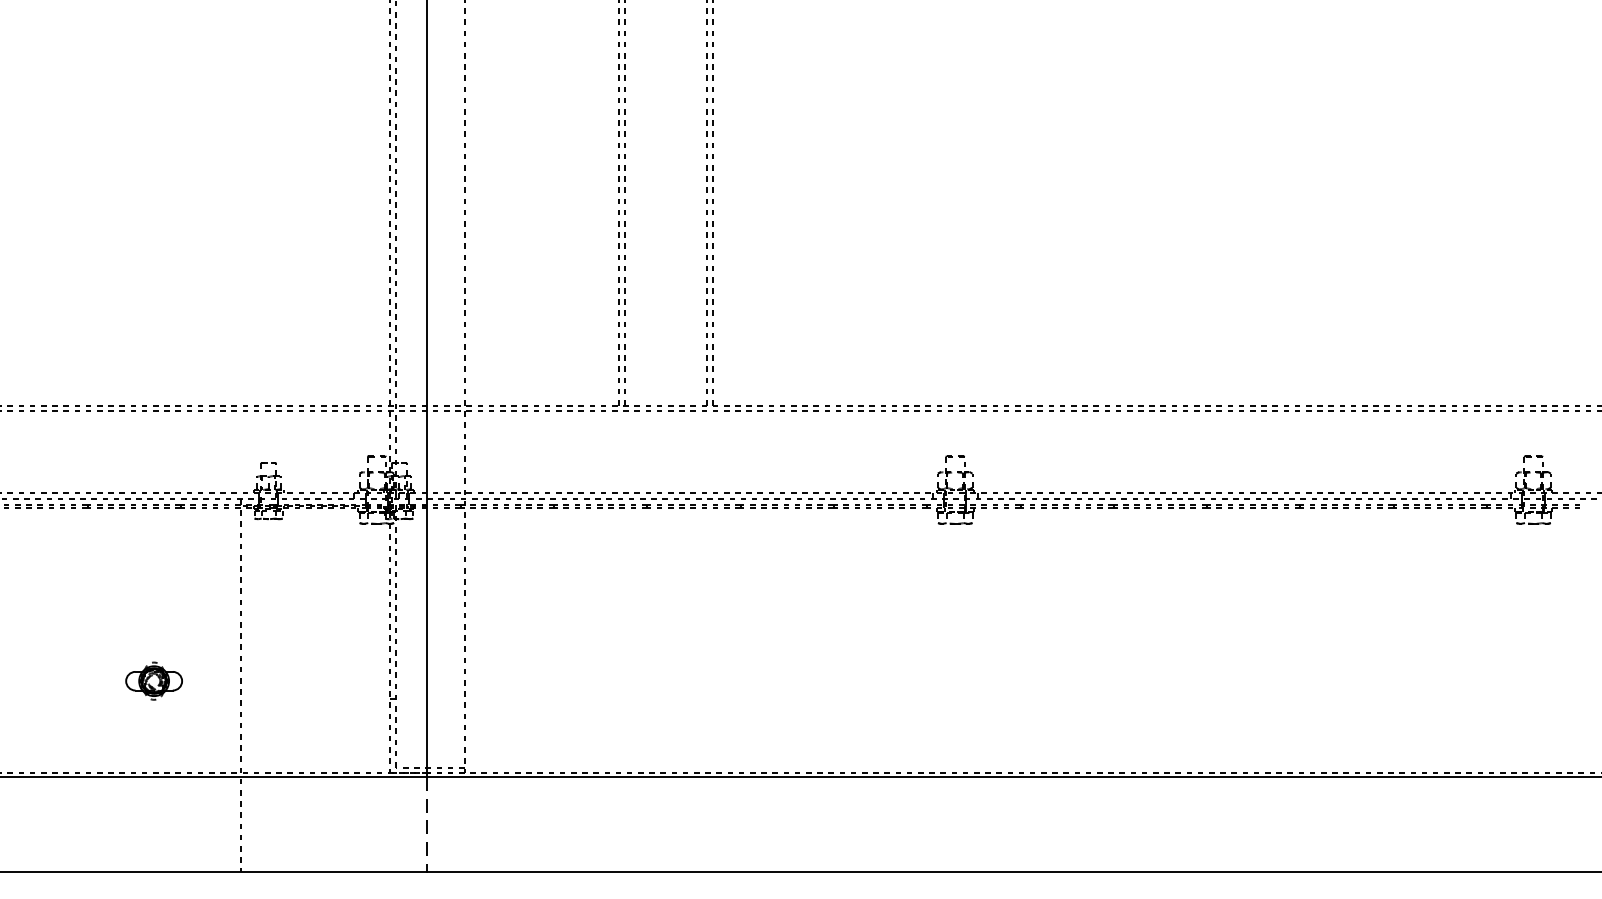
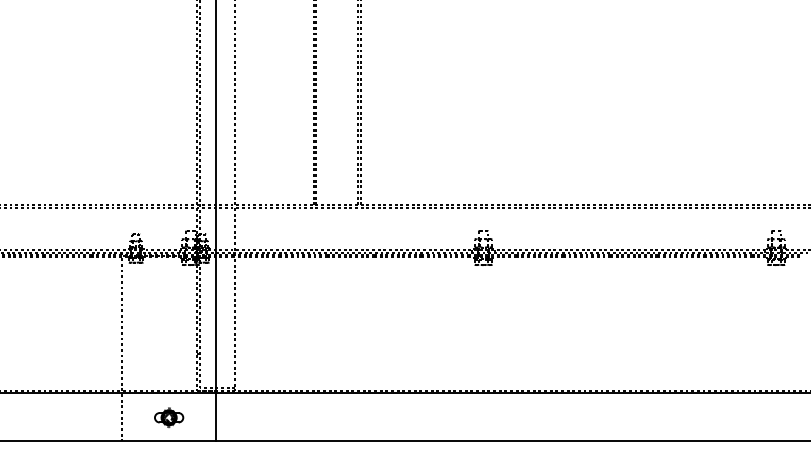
part: (154, 680) -> (169, 417), moved
line: (427, 824) -> (216, 417), dashed -> solid

